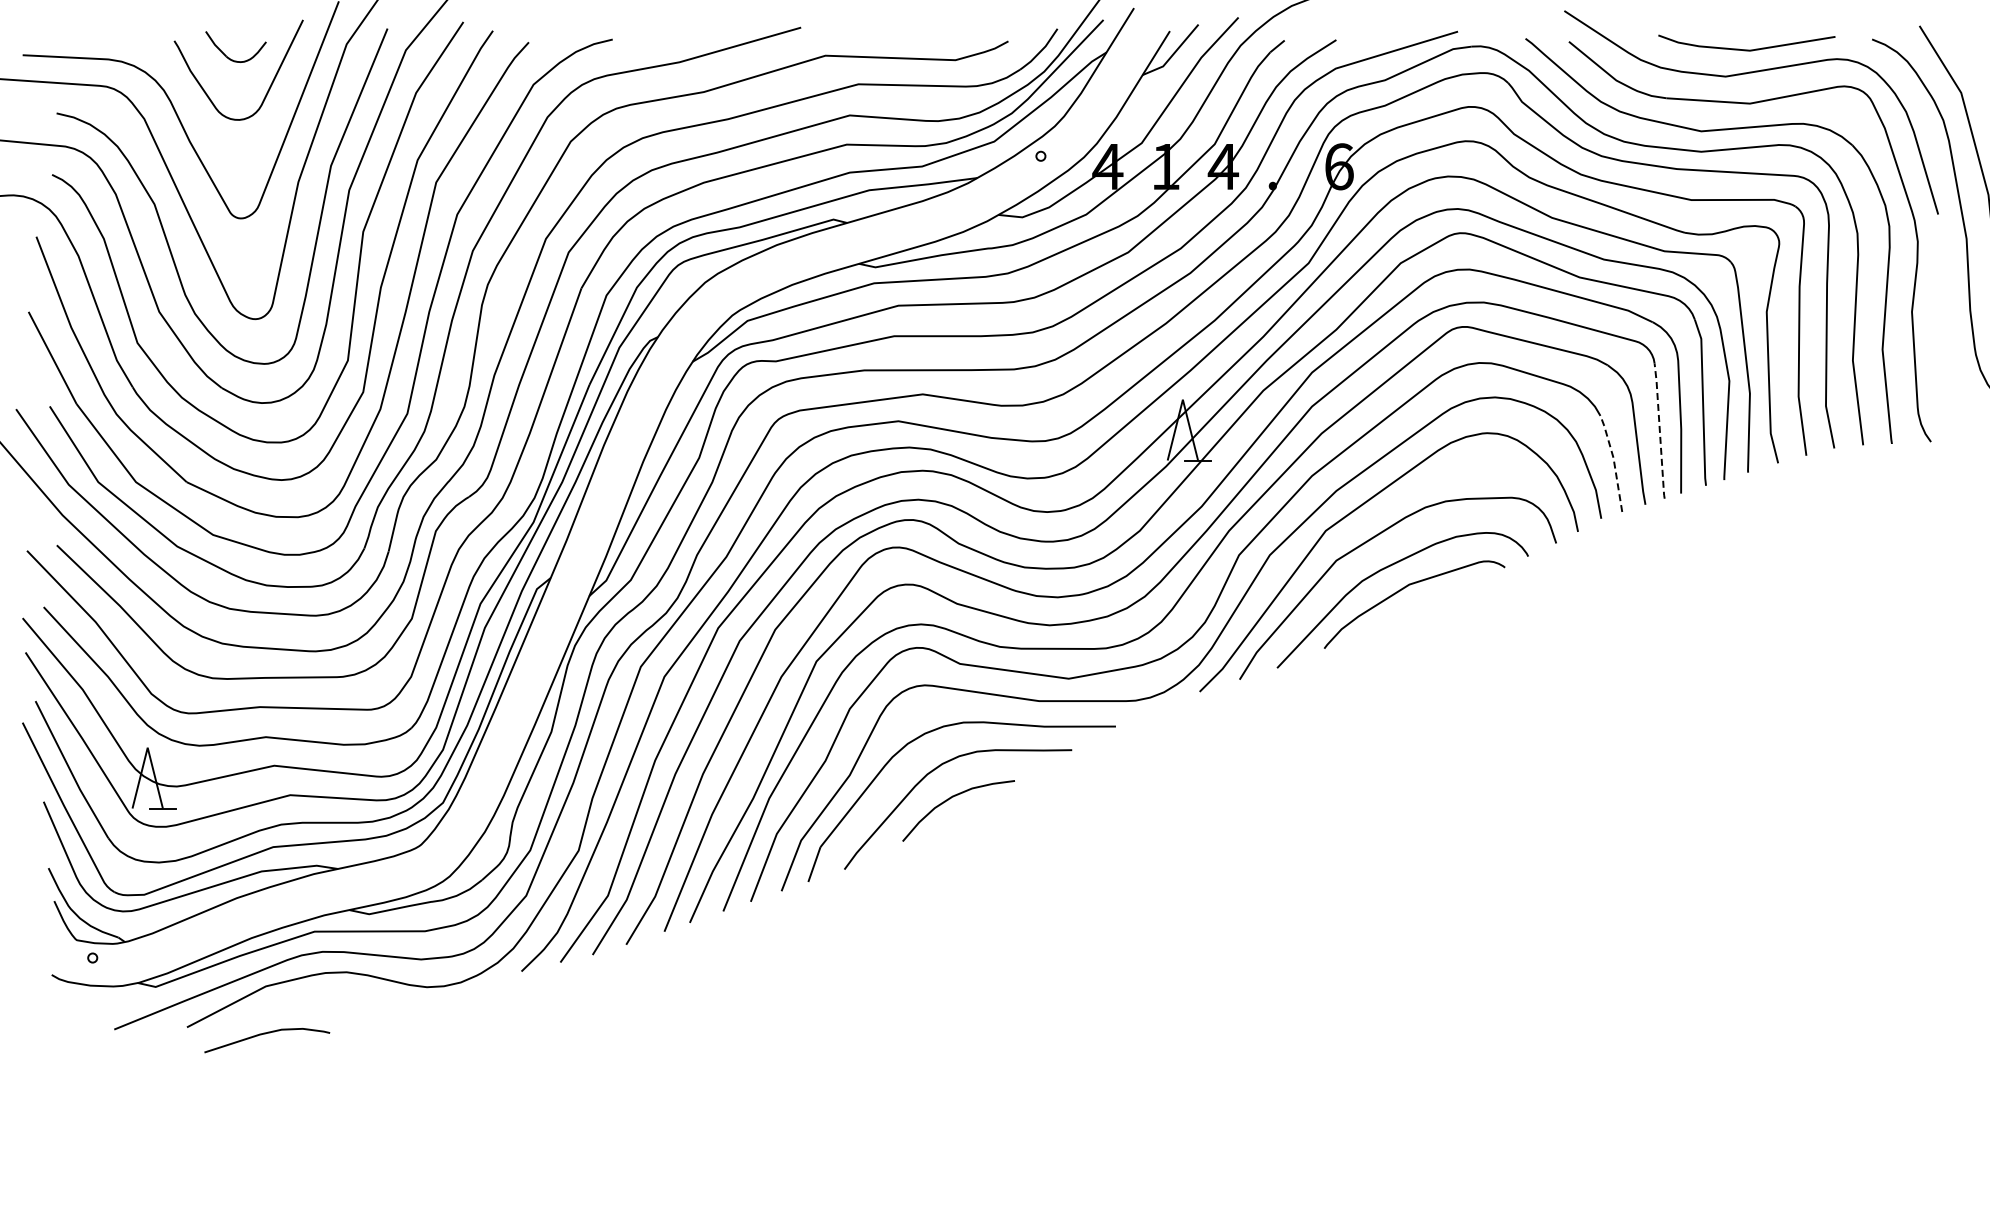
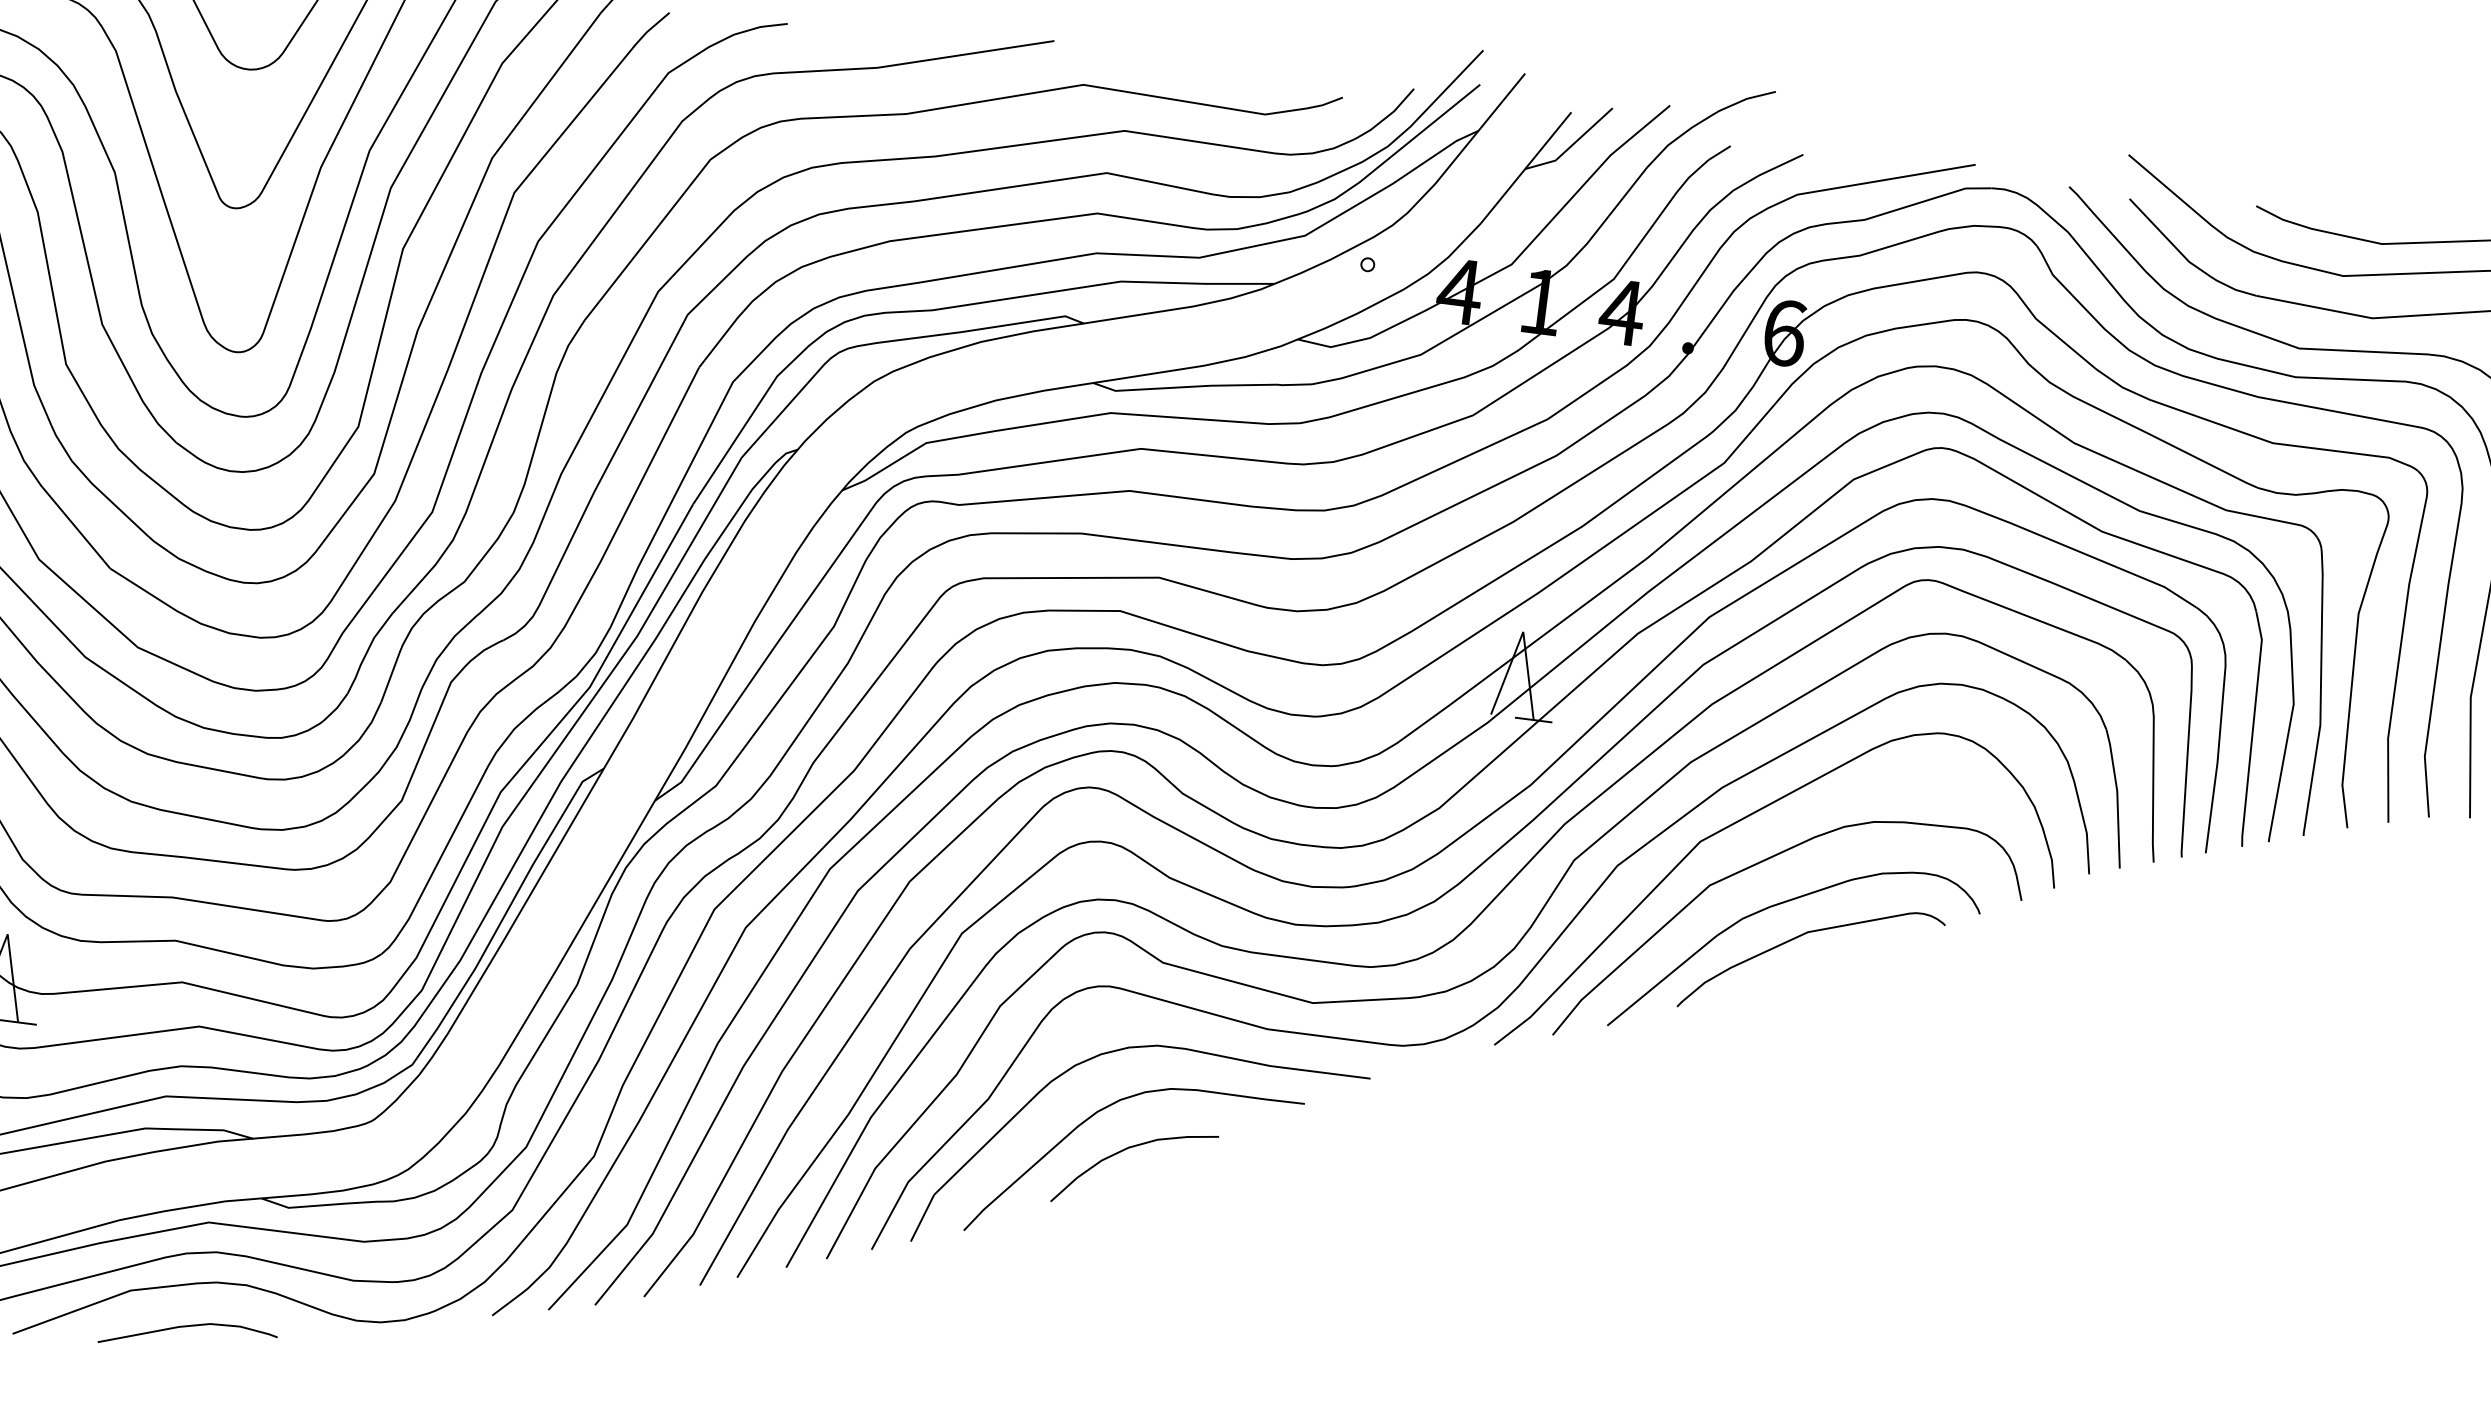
line: (1659, 430) -> (2186, 760), dashed -> solid
line: (1614, 461) -> (2118, 796), dashed -> solid
curve: (265, 1034) -> (186, 1327), moved

